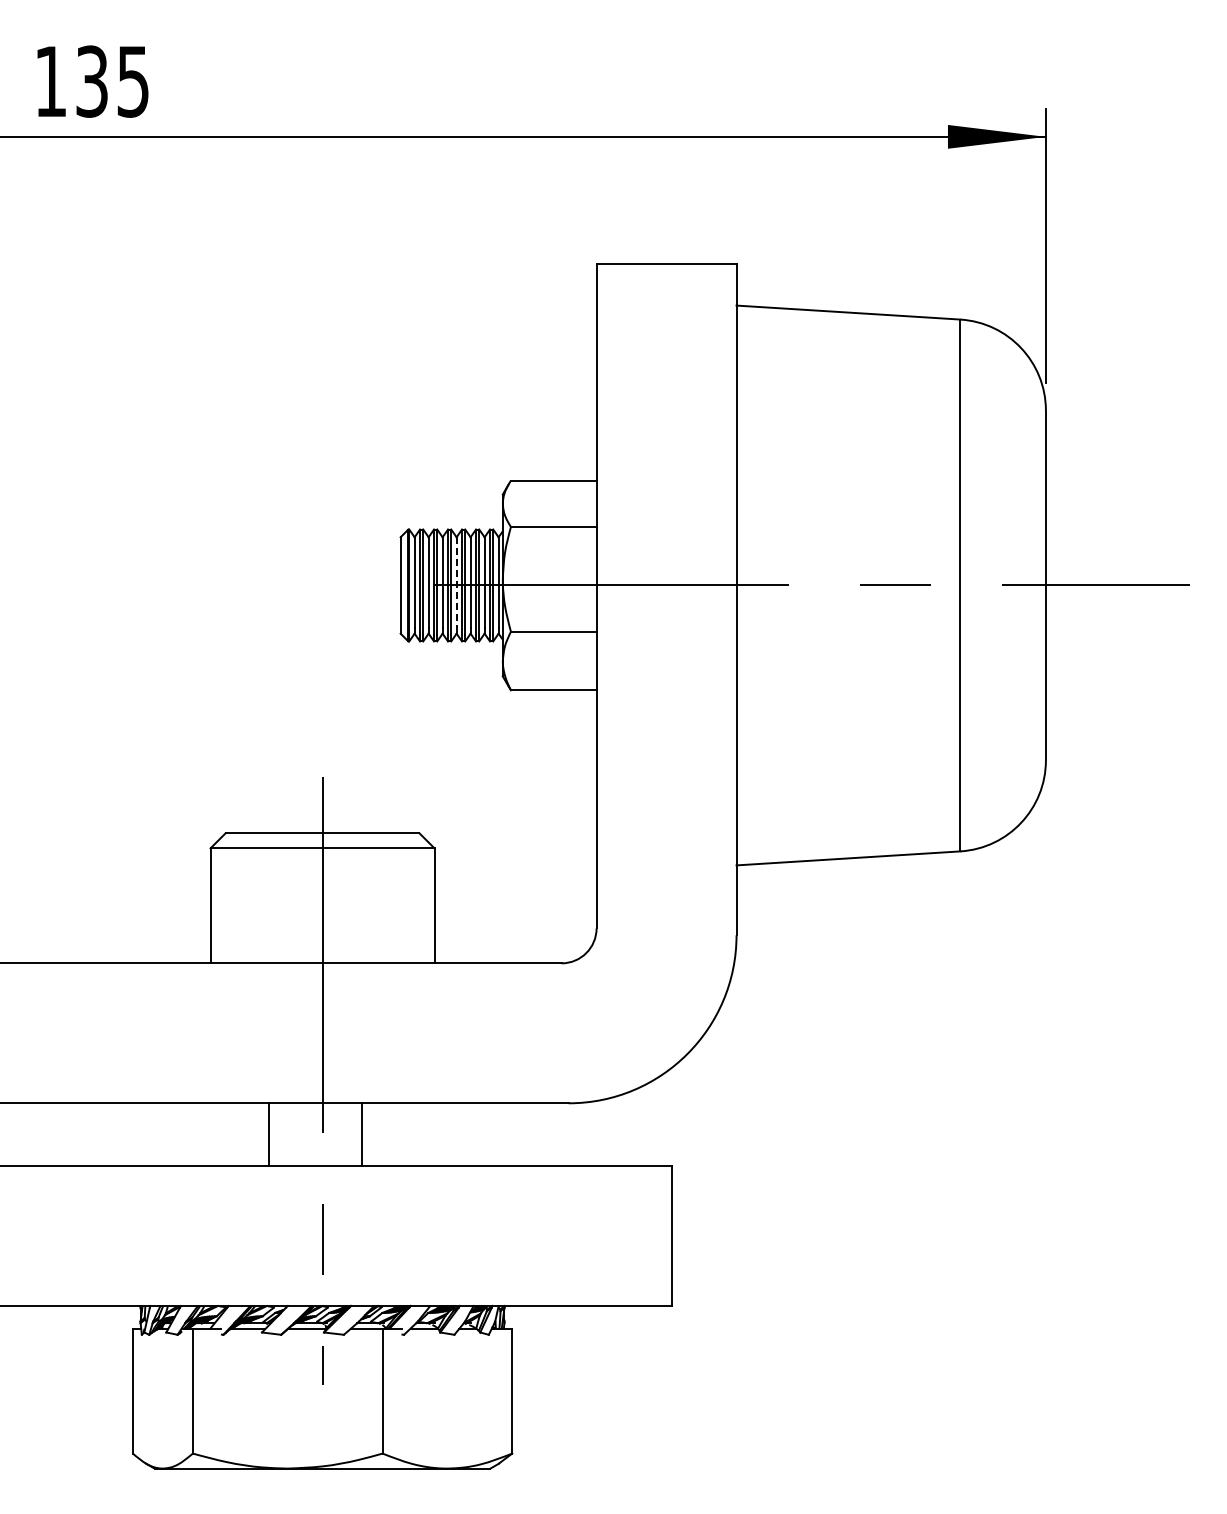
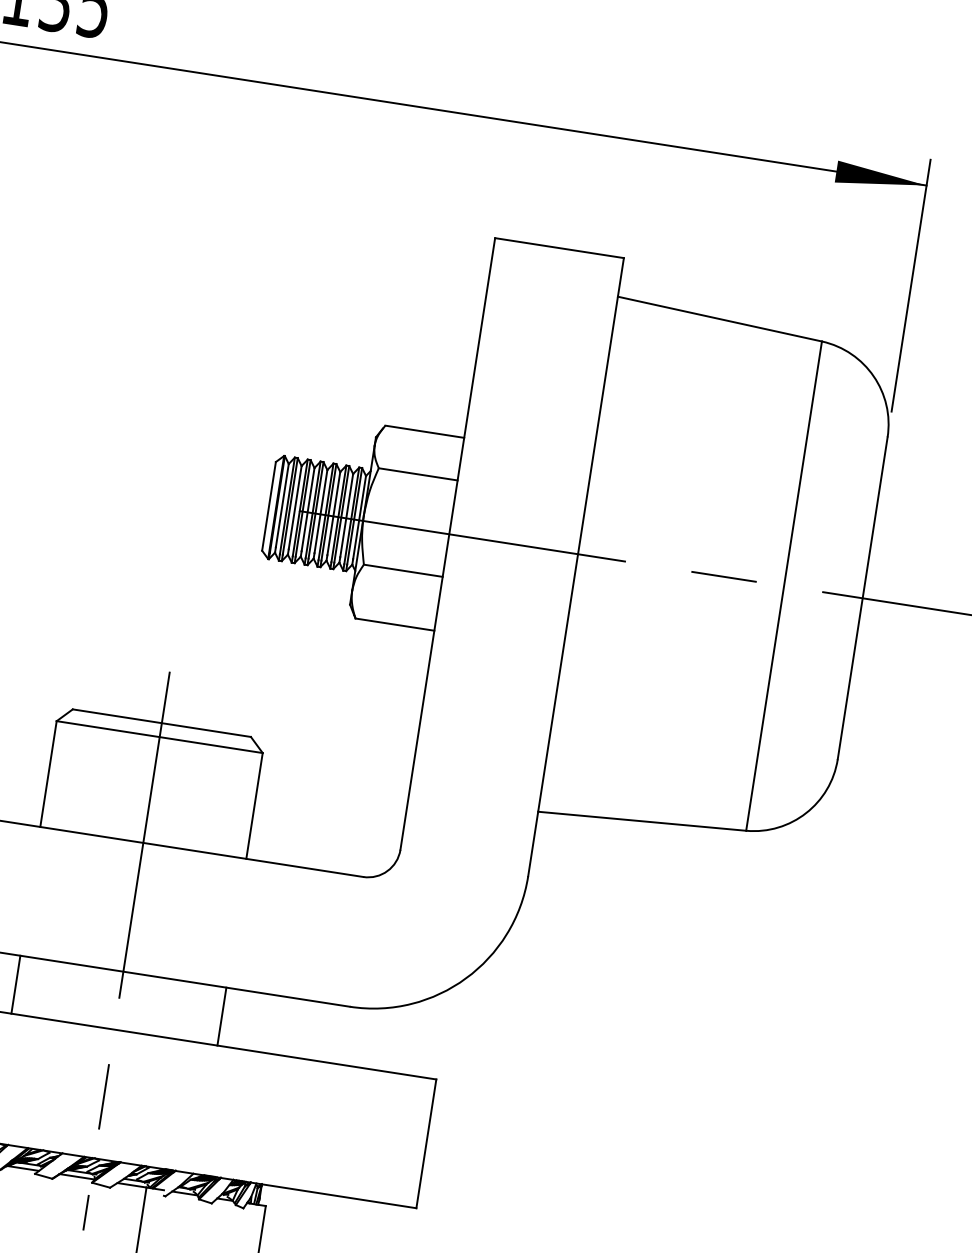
line: (456, 582) -> (320, 511), dashed -> solid
line: (268, 1134) -> (15, 984), moved
line: (361, 1134) -> (221, 1016), moved

